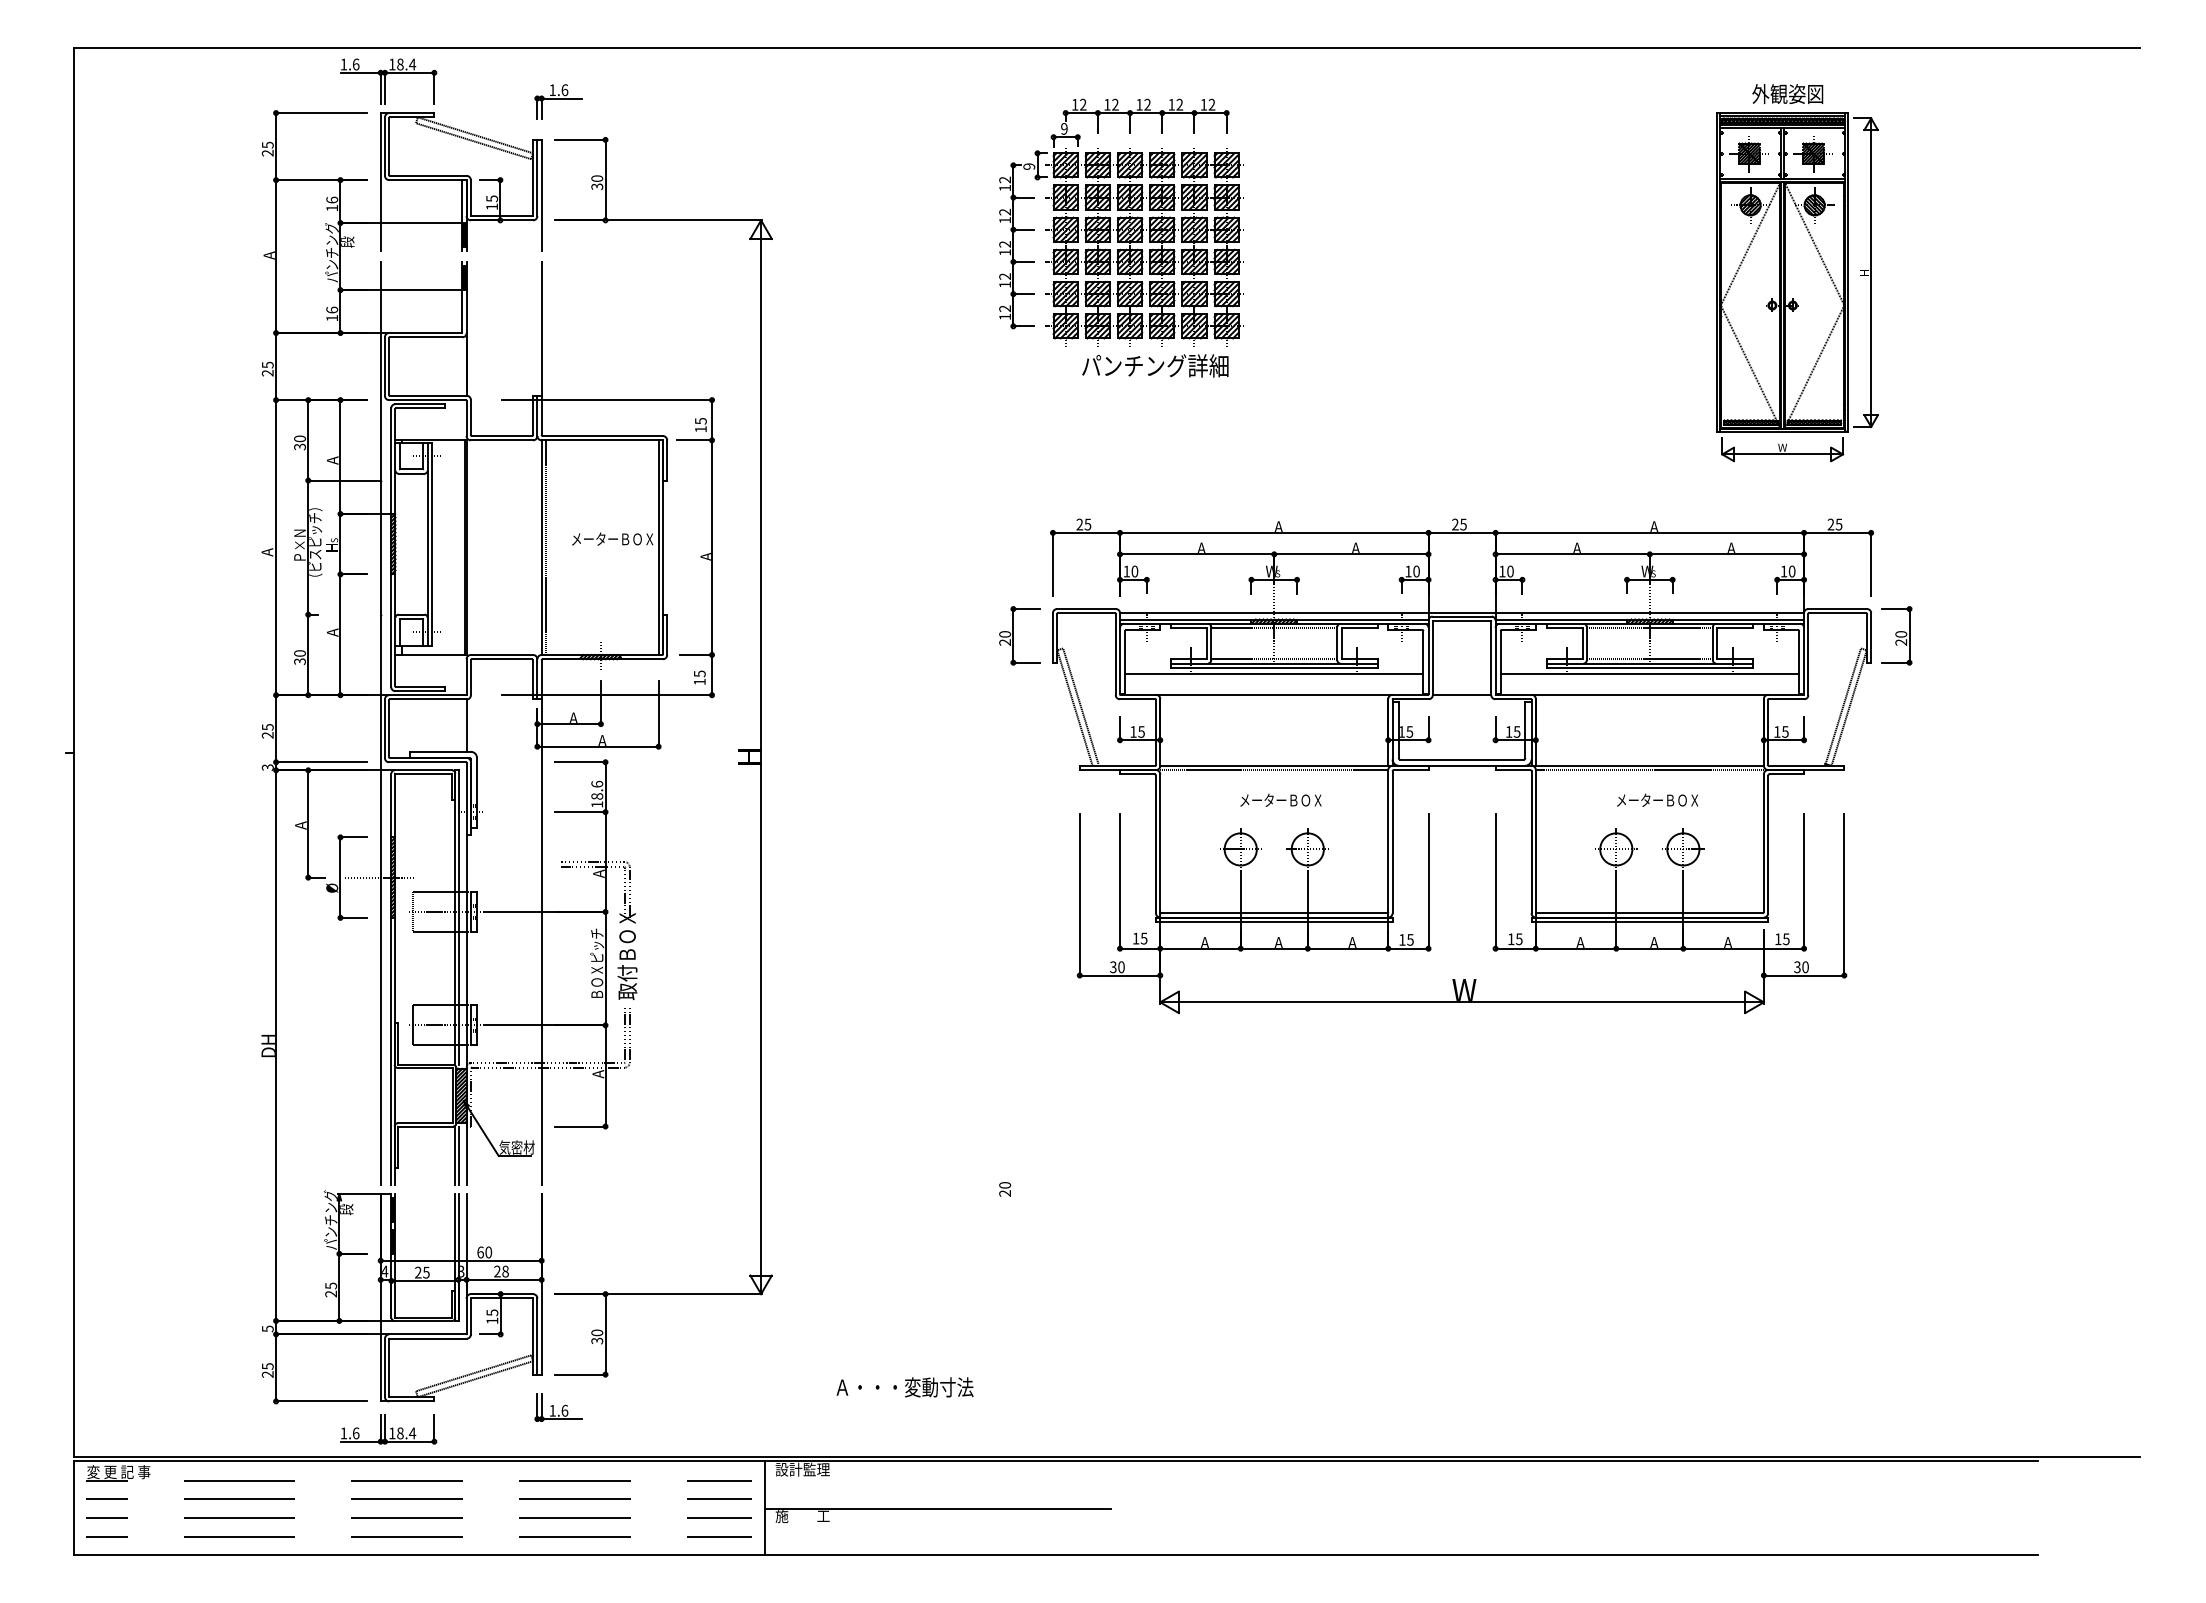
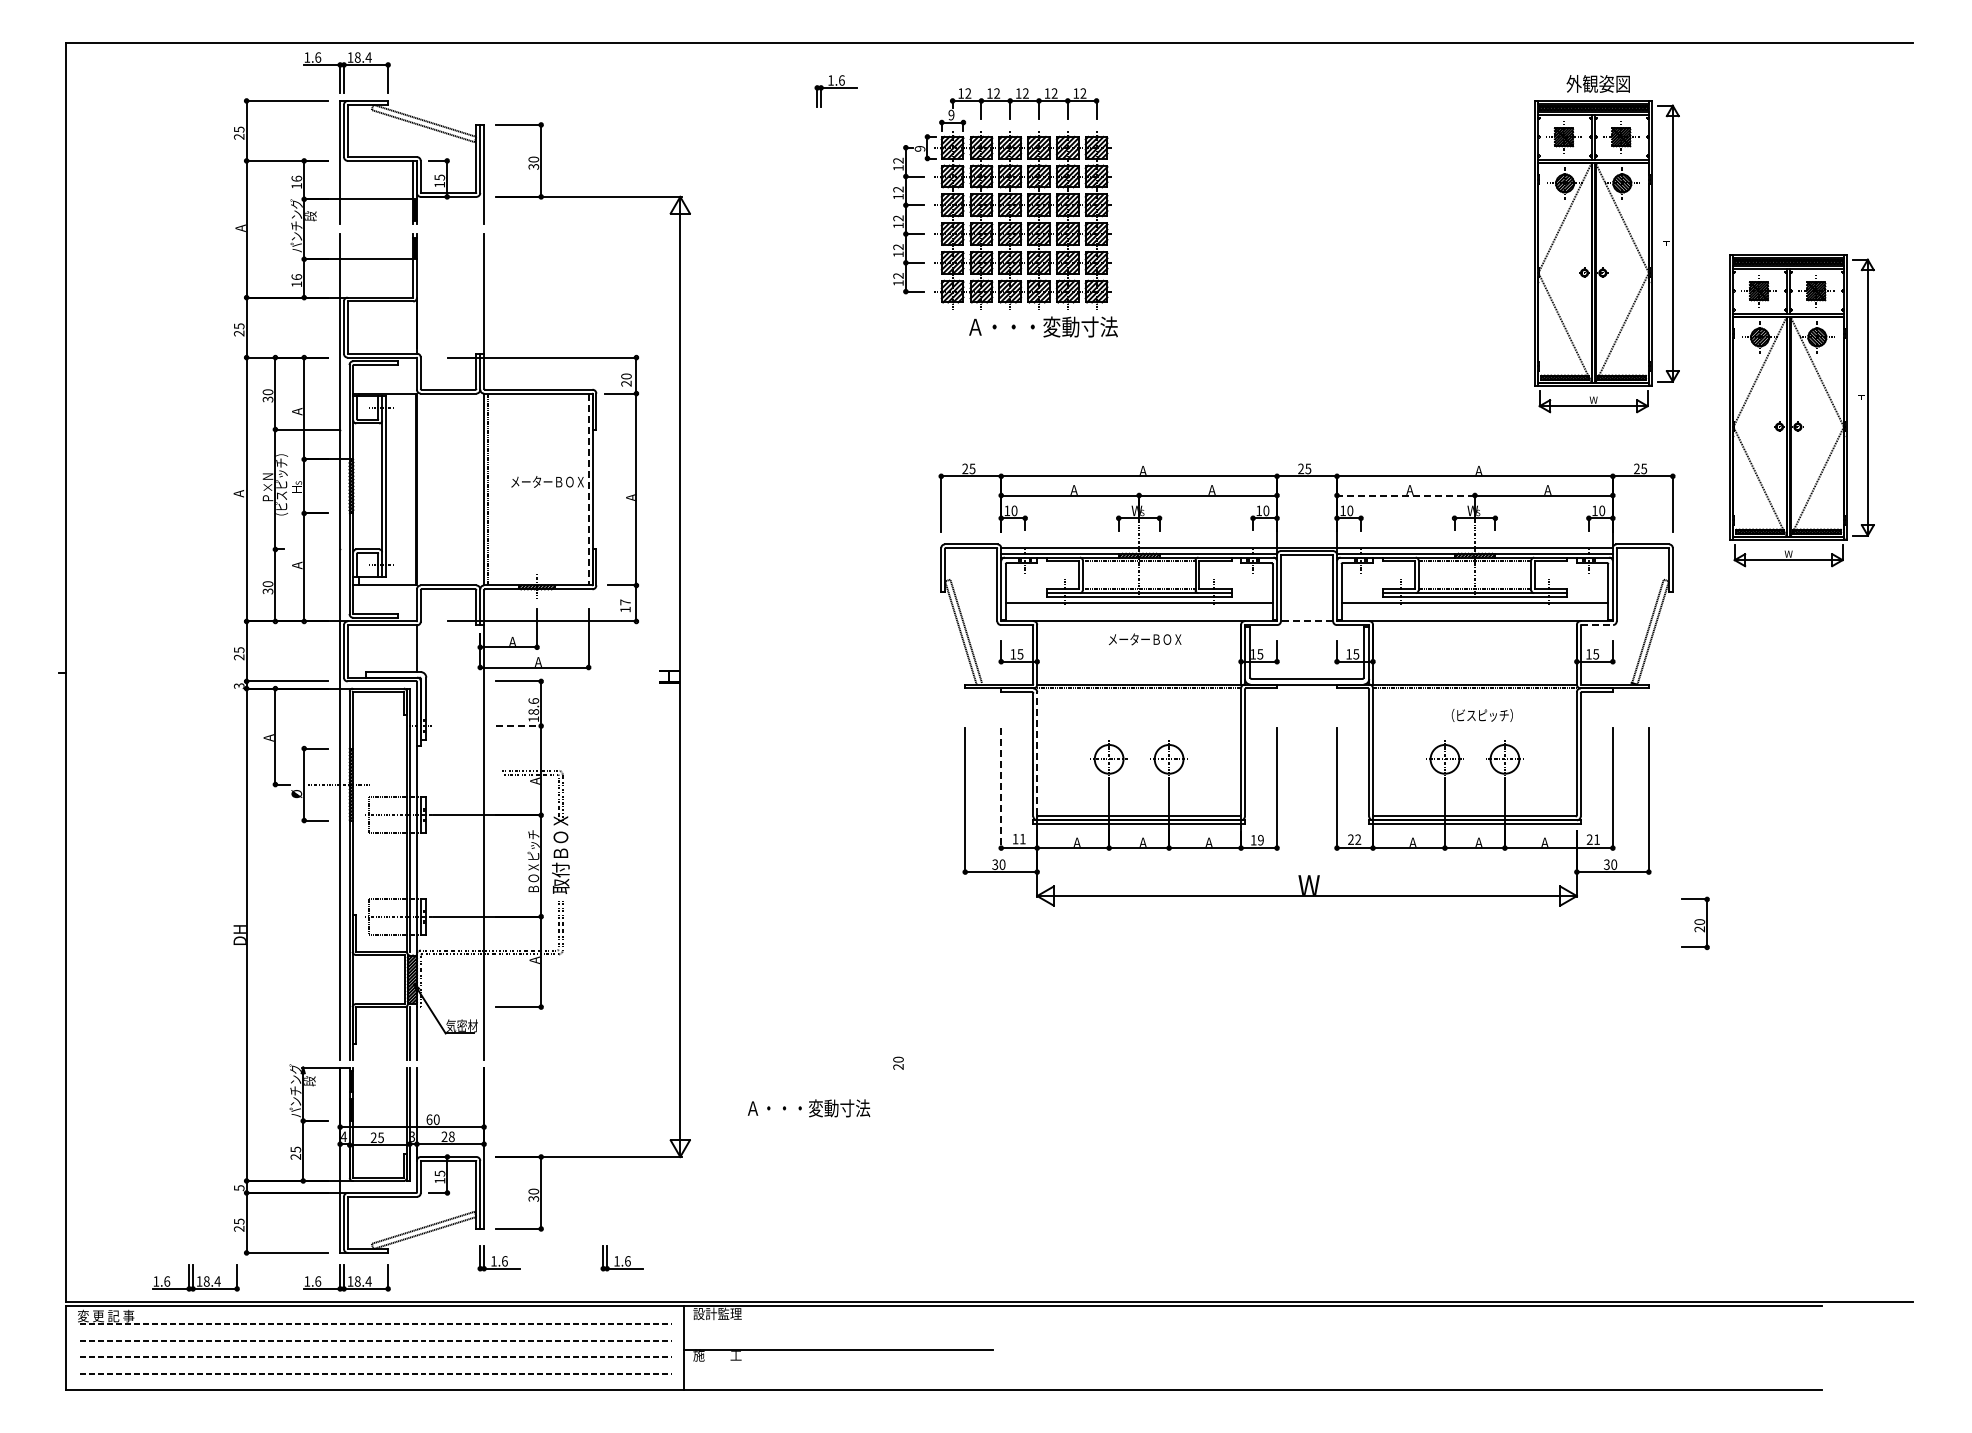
part: (557, 102) -> (835, 91), moved
text: (1166, 365) -> (1042, 326), パンチング詳細 -> Ａ・・・変動寸法
text: (700, 424) -> (626, 379), 15 -> 20
part: (2015, 459) -> (1801, 410), added
line: (658, 547) -> (588, 489), solid -> dashed
line: (1573, 554) -> (1406, 495), solid -> dashed
part: (1019, 635) -> (911, 568), removed
part: (1896, 635) -> (1695, 923), moved
text: (699, 674) -> (625, 602), 15 -> 17
line: (1461, 695) -> (1306, 621), solid -> dashed
line: (1786, 699) -> (1597, 625), solid -> dashed
text: (1281, 800) -> (1145, 639), moved
text: (1657, 800) -> (1481, 715), メーターＢＯＸ -> （ビスピッチ）
line: (581, 812) -> (519, 726), solid -> dashed
line: (1160, 842) -> (1037, 753), solid -> dashed
line: (1120, 882) -> (1001, 788), solid -> dashed
text: (1143, 939) -> (1022, 839), 15 -> 11
text: (1410, 939) -> (1260, 839), 15 -> 19
text: (1515, 939) -> (1354, 839), 15 -> 22
text: (1781, 939) -> (1592, 839), 15 -> 21
text: (904, 1387) -> (808, 1108), moved
part: (695, 1407) -> (621, 1258), added
part: (218, 1428) -> (195, 1277), added

